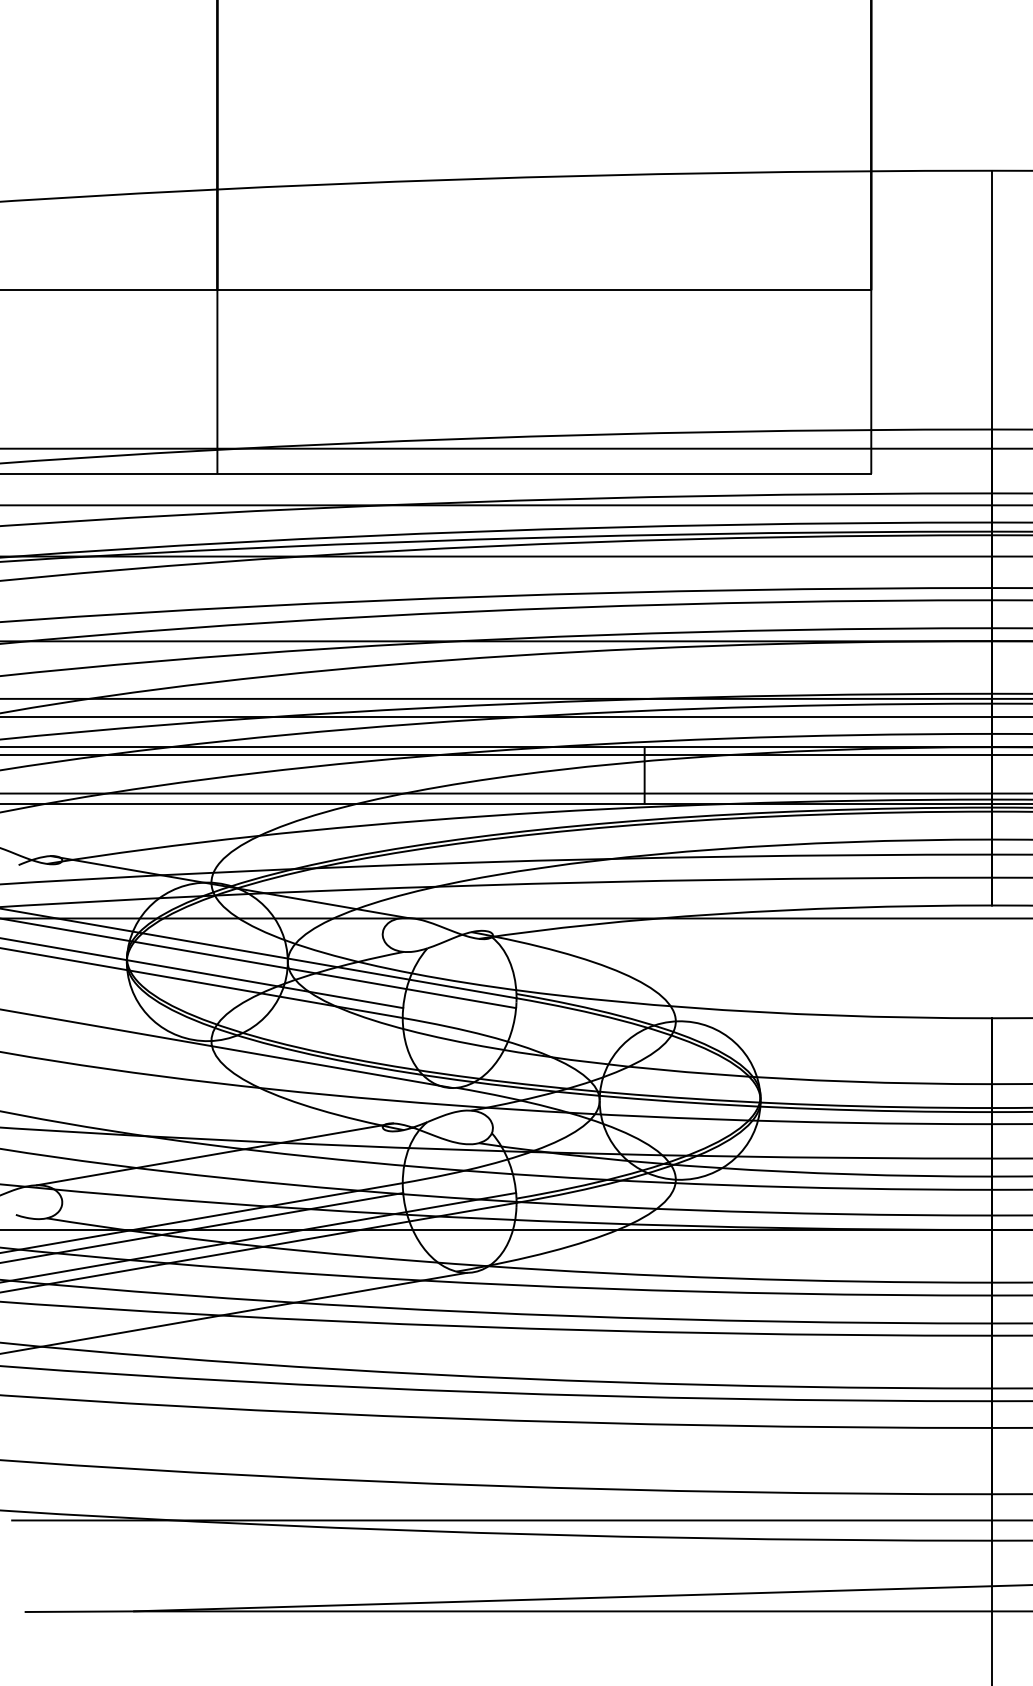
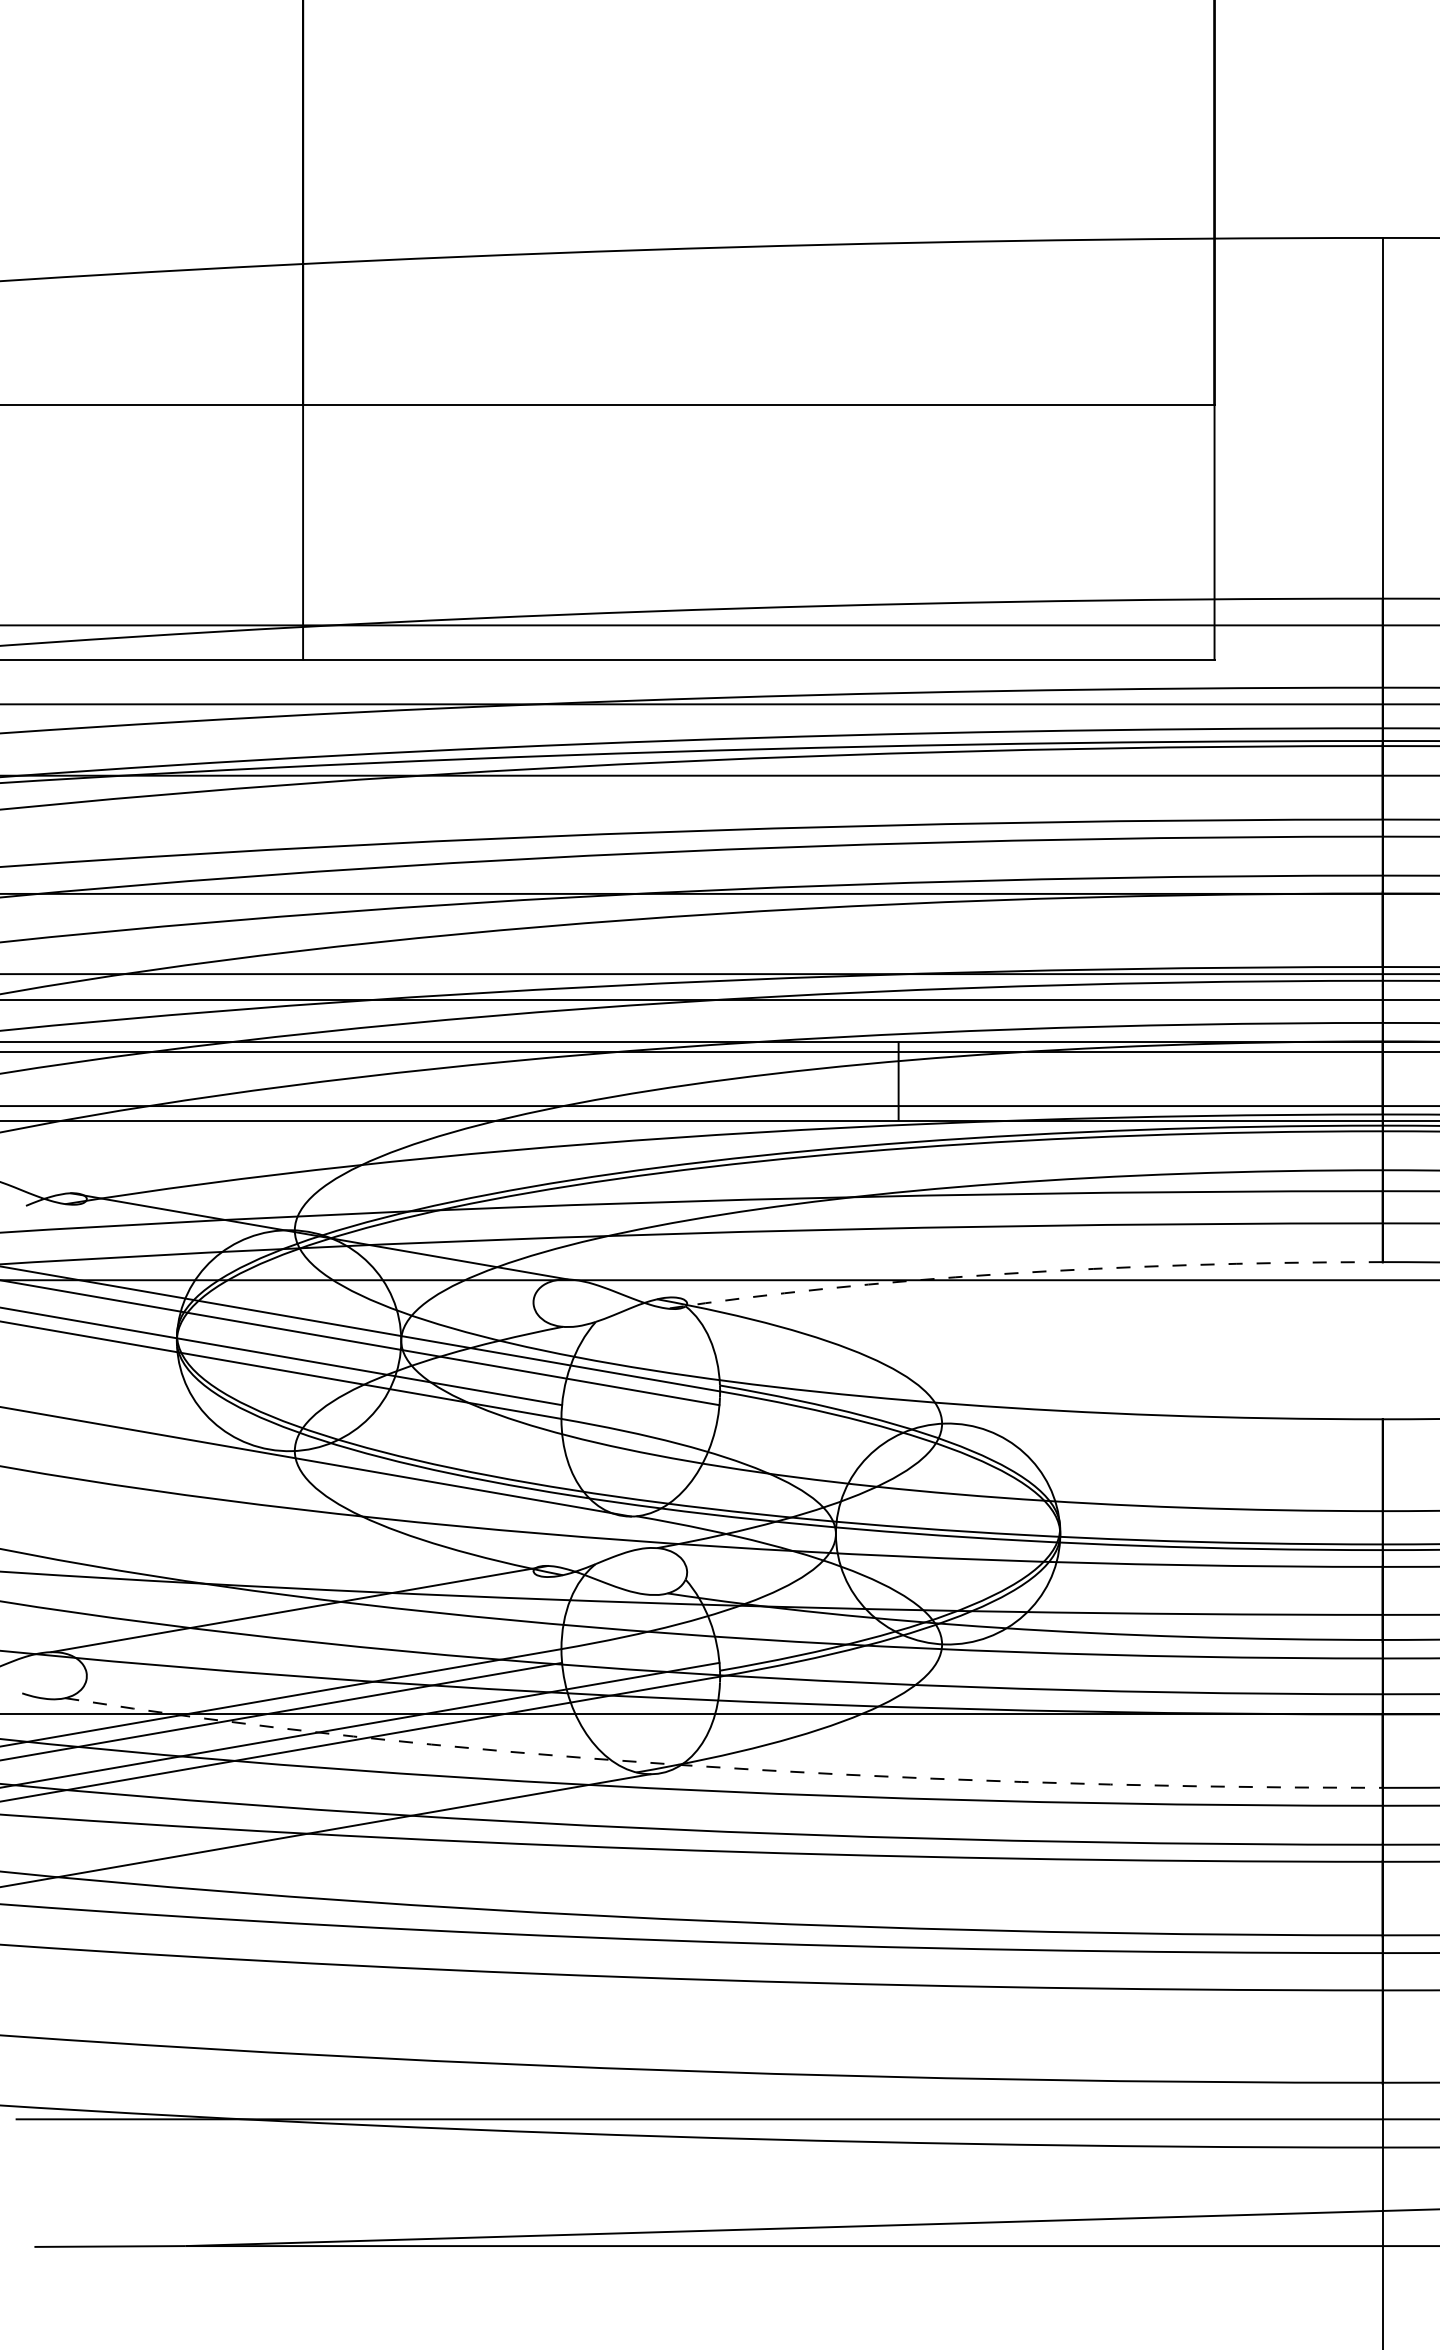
arc: (733, 912) -> (1022, 1272), solid -> dashed
arc: (513, 1268) -> (716, 1767), solid -> dashed

